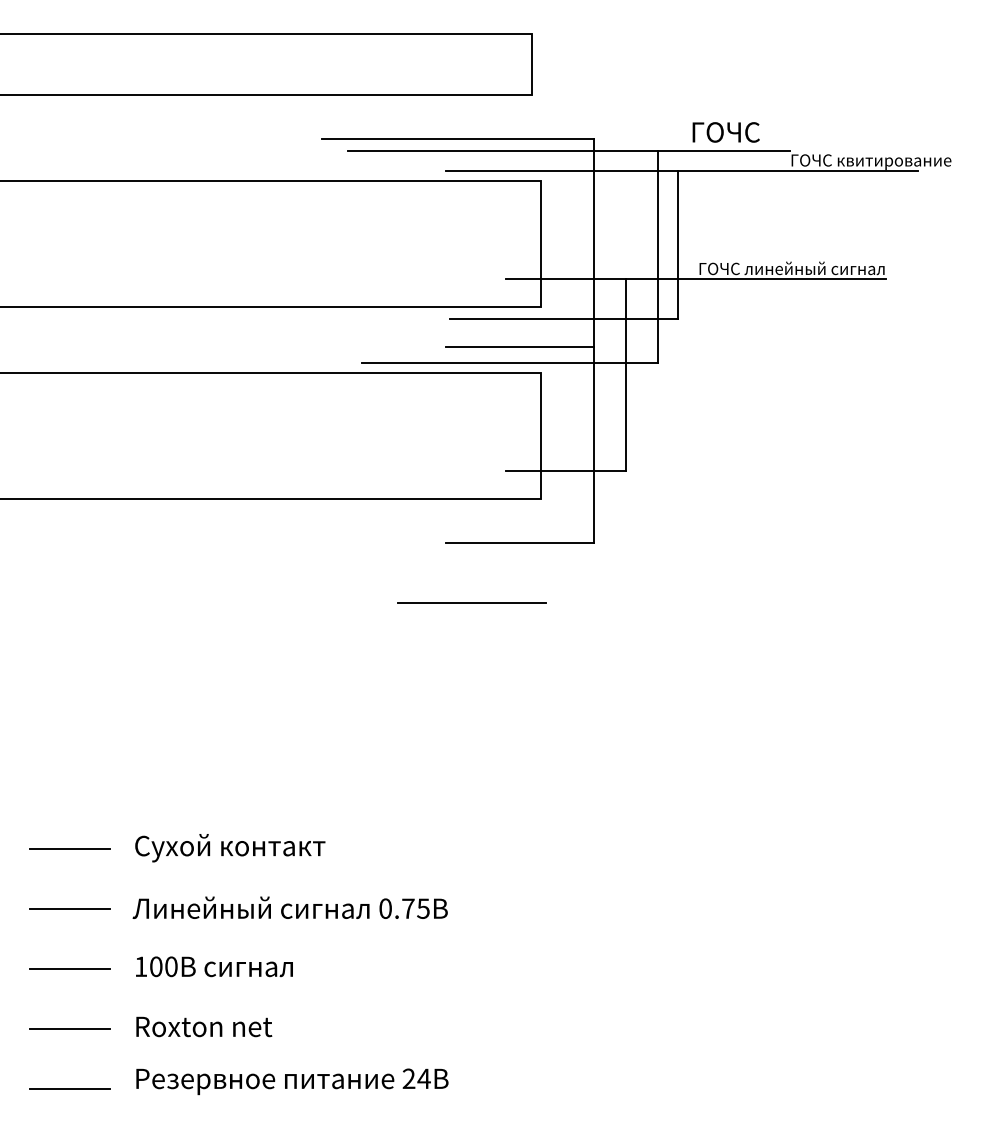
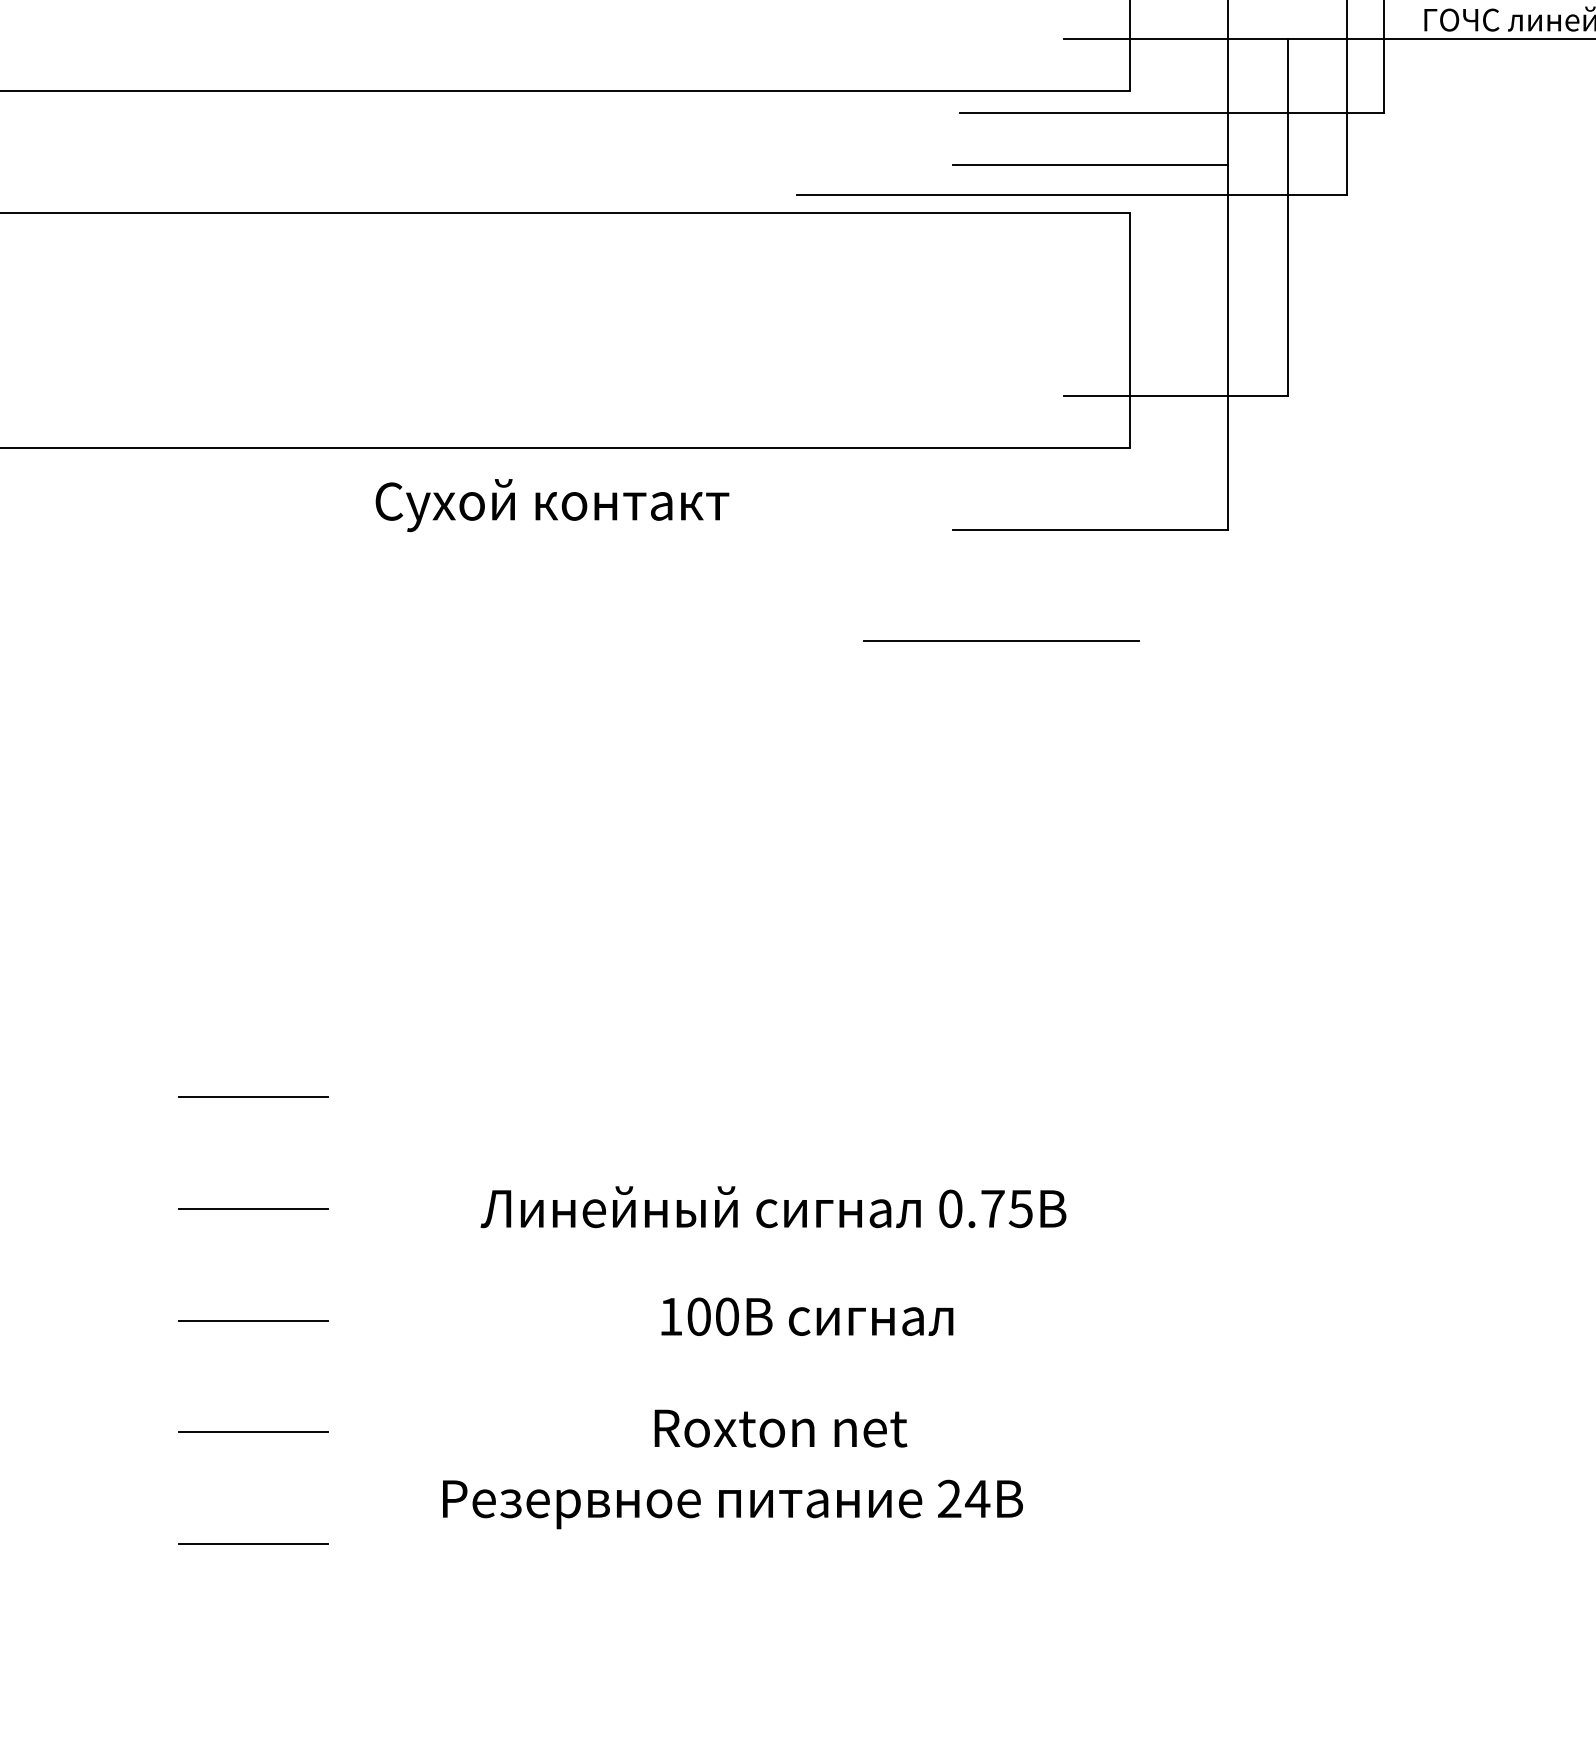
text: (230, 848) -> (552, 506), moved
text: (289, 907) -> (772, 1206), moved
text: (214, 966) -> (807, 1316), moved
text: (204, 1026) -> (781, 1427), moved
text: (292, 1081) -> (733, 1503), moved

